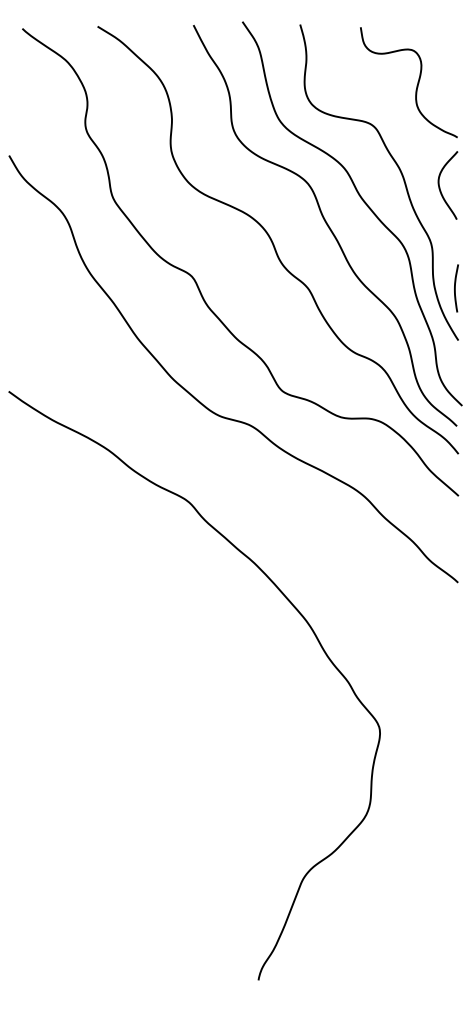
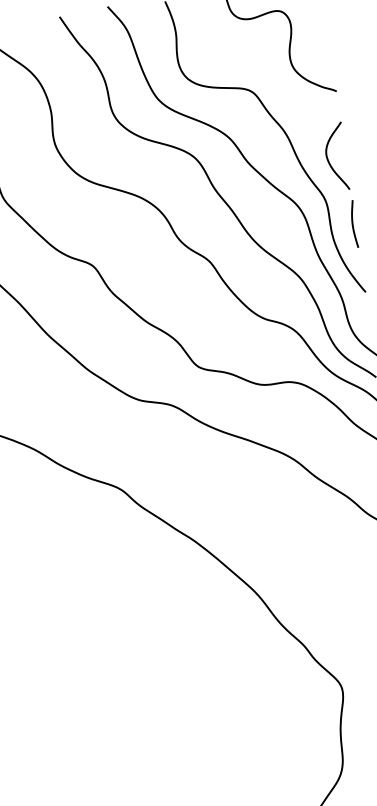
curve: (440, 187) -> (329, 160), moved
curve: (455, 288) -> (353, 224), moved

